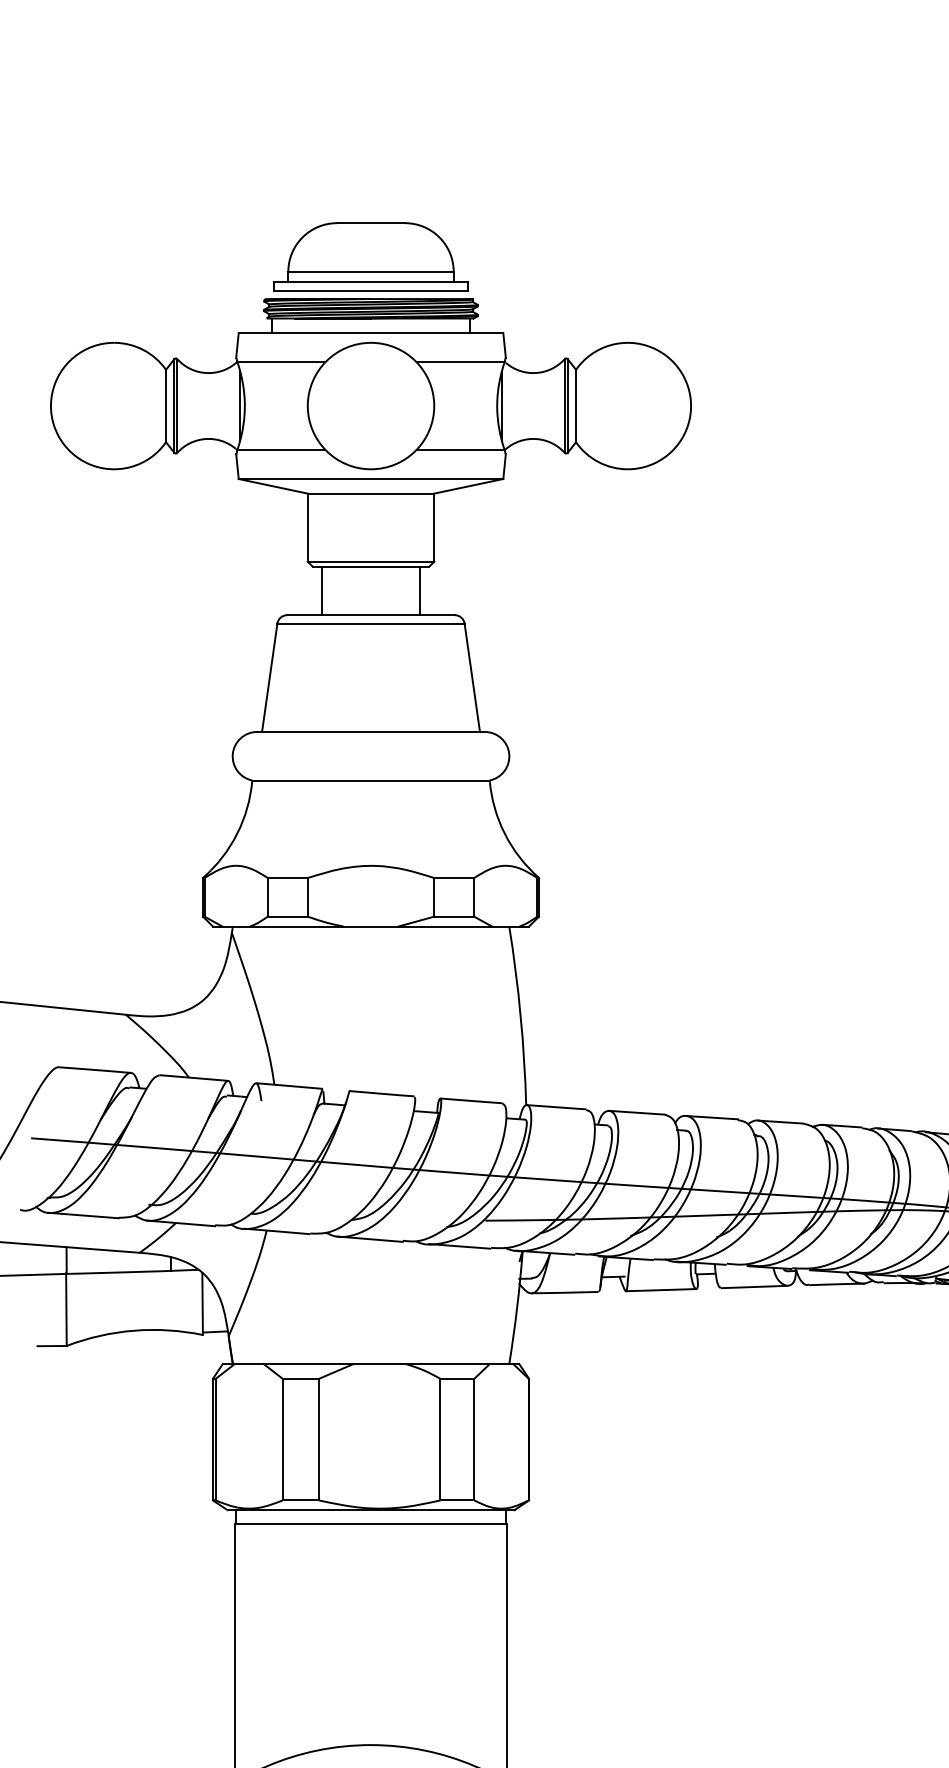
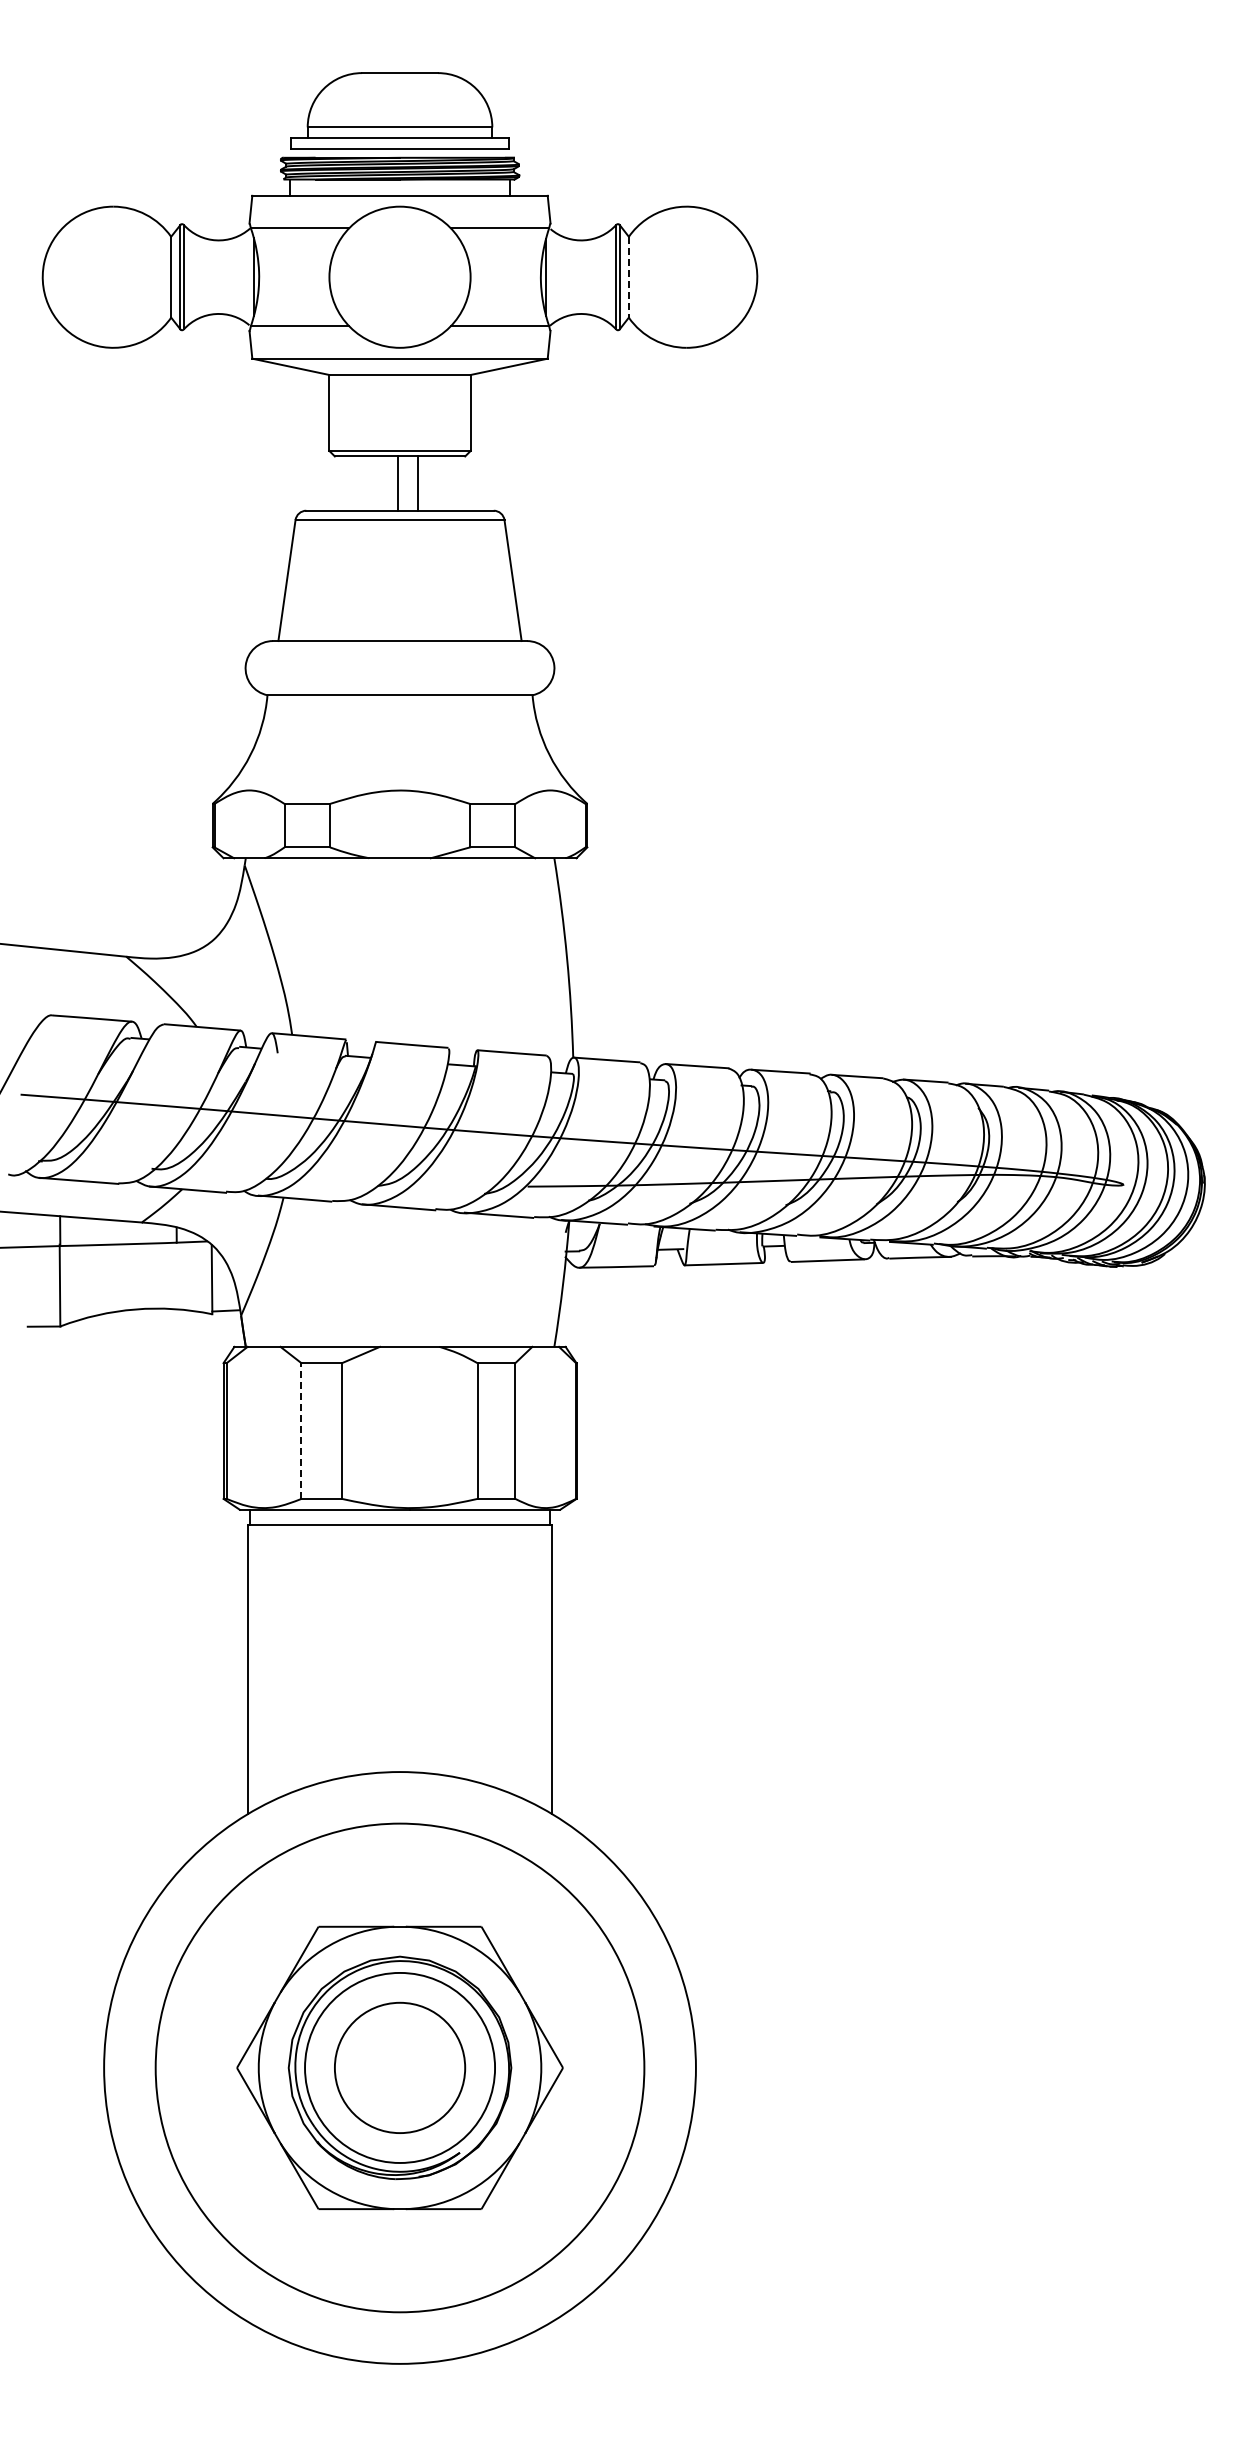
line: (575, 406) -> (628, 277), solid -> dashed
line: (322, 590) -> (417, 483), moved
line: (419, 590) -> (398, 483), moved
line: (282, 1440) -> (301, 1431), solid -> dashed

